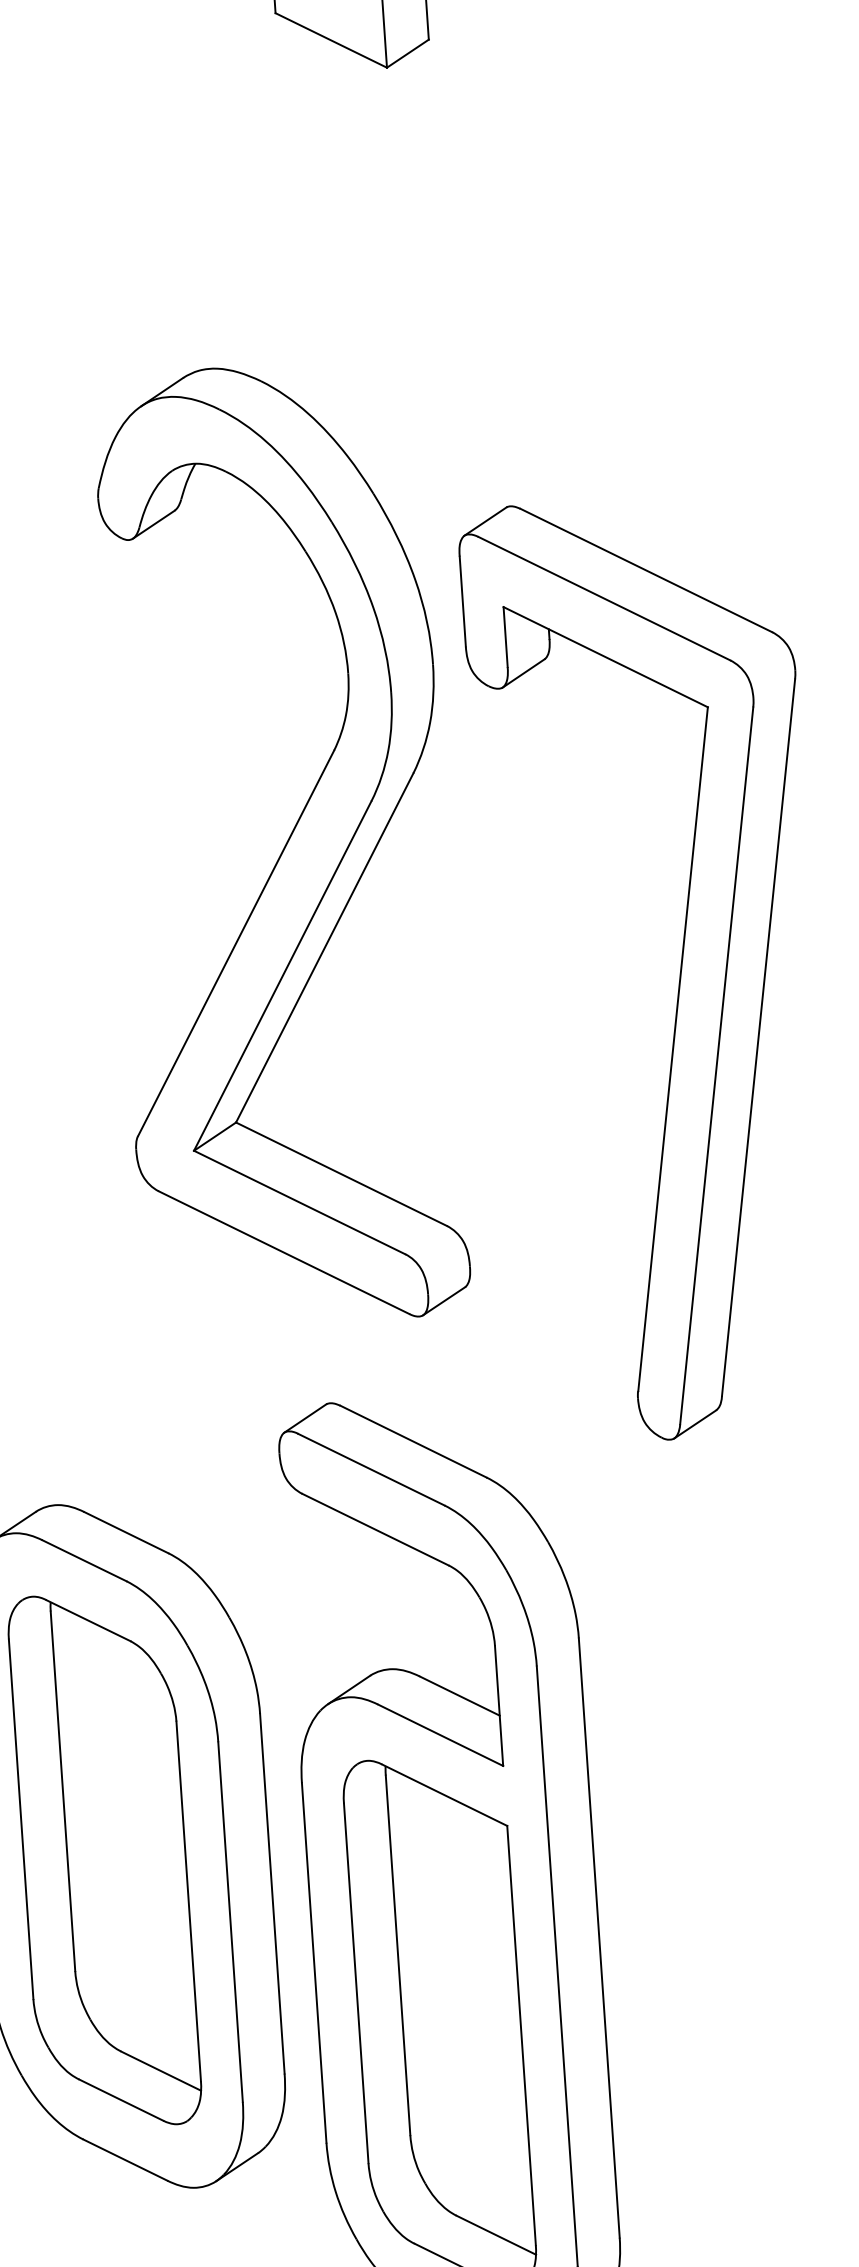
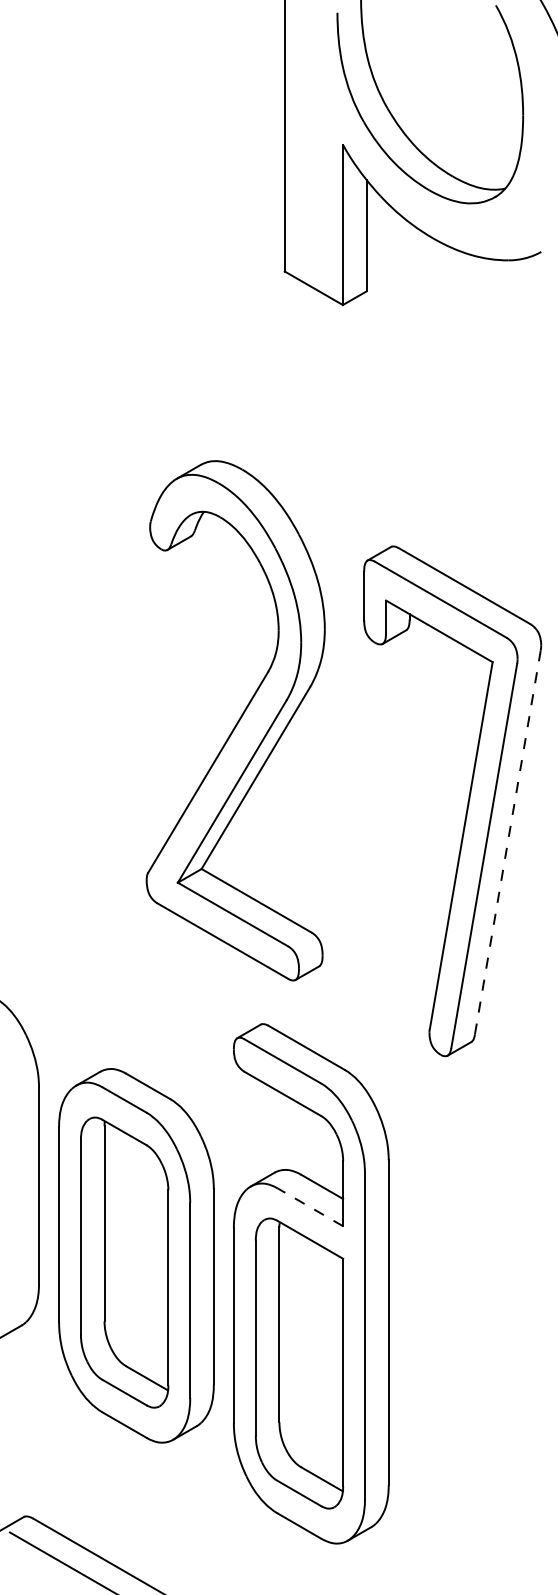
part: (279, 844) -> (235, 720), moved
line: (757, 1037) -> (507, 842), solid -> dashed
line: (440, 1735) -> (310, 1207), solid -> dashed

